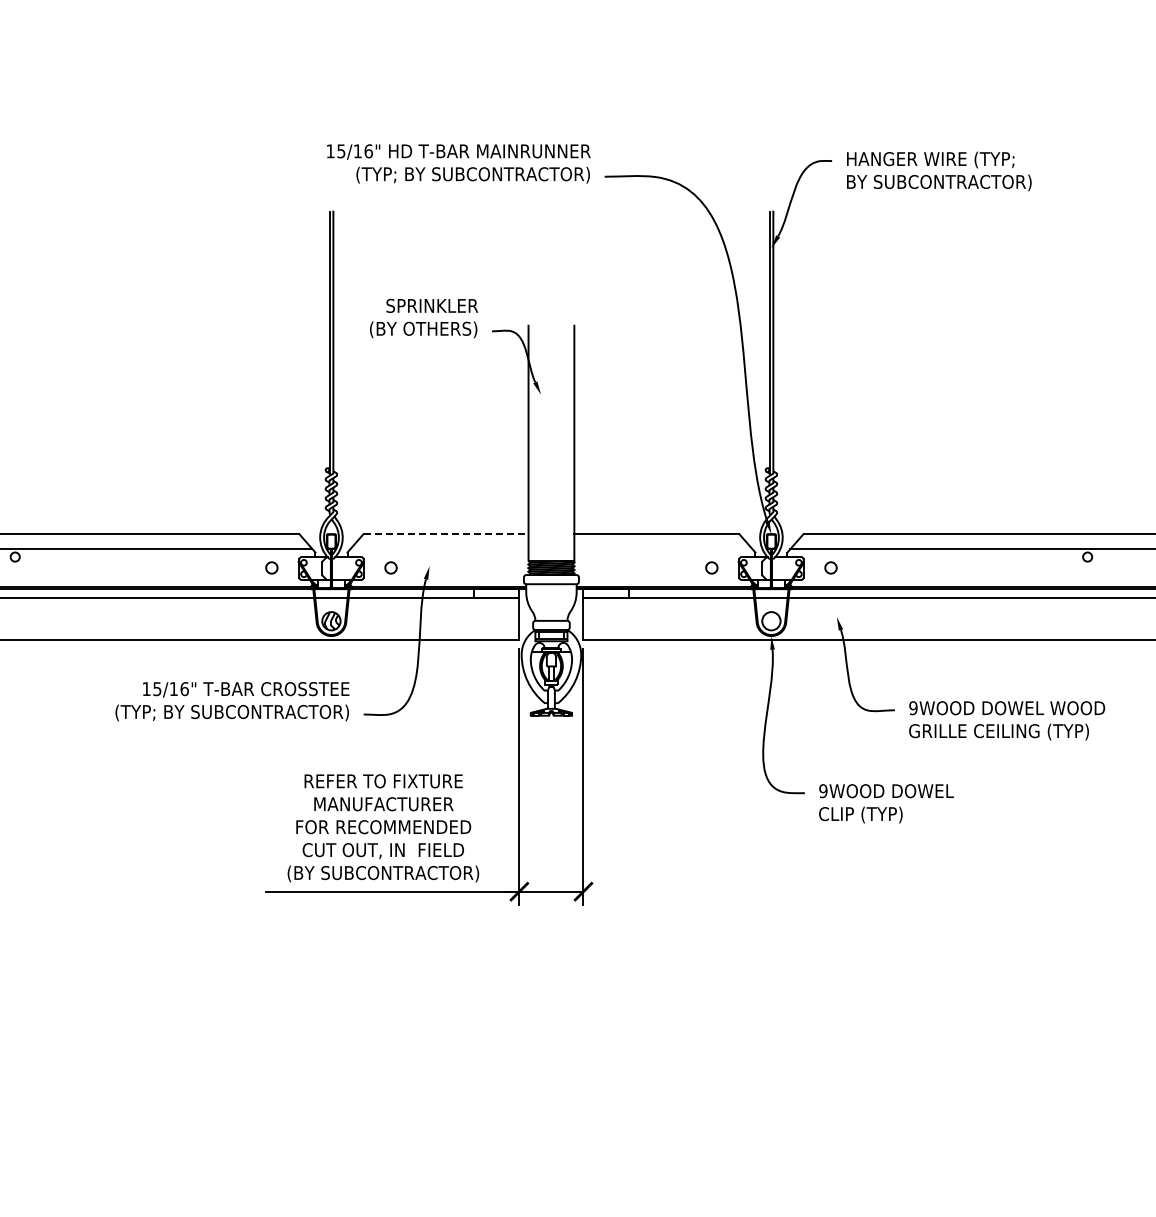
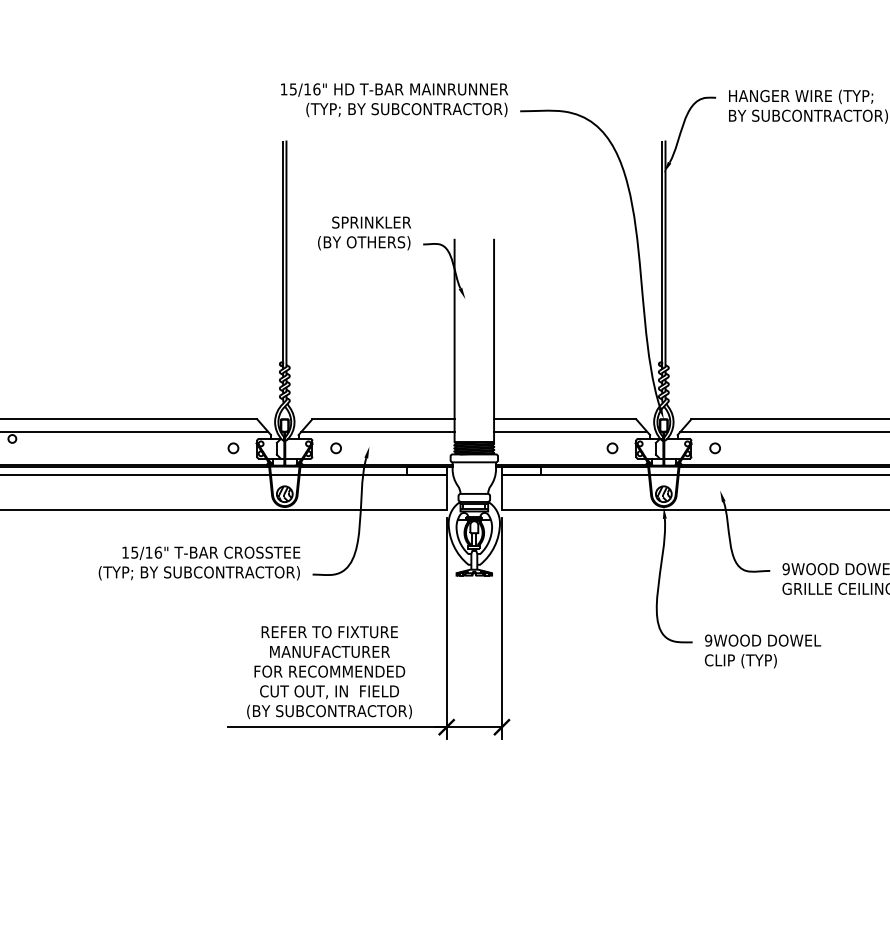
line: (446, 534) -> (383, 419), dashed -> solid
line: (439, 549) -> (377, 432), added
line: (663, 549) -> (570, 432), added
hatch: (772, 620) -> (664, 493), added

